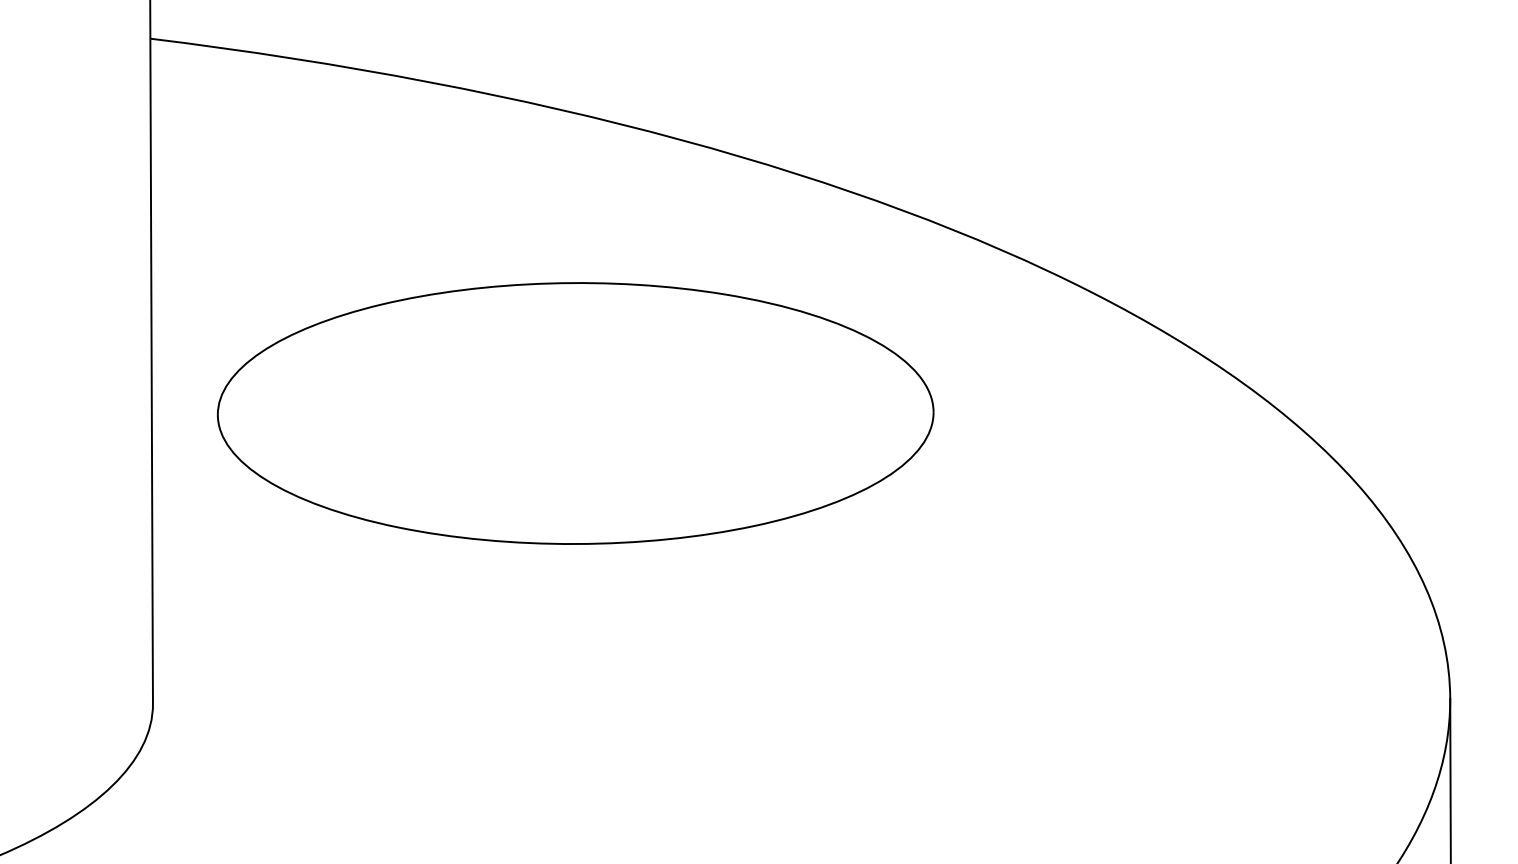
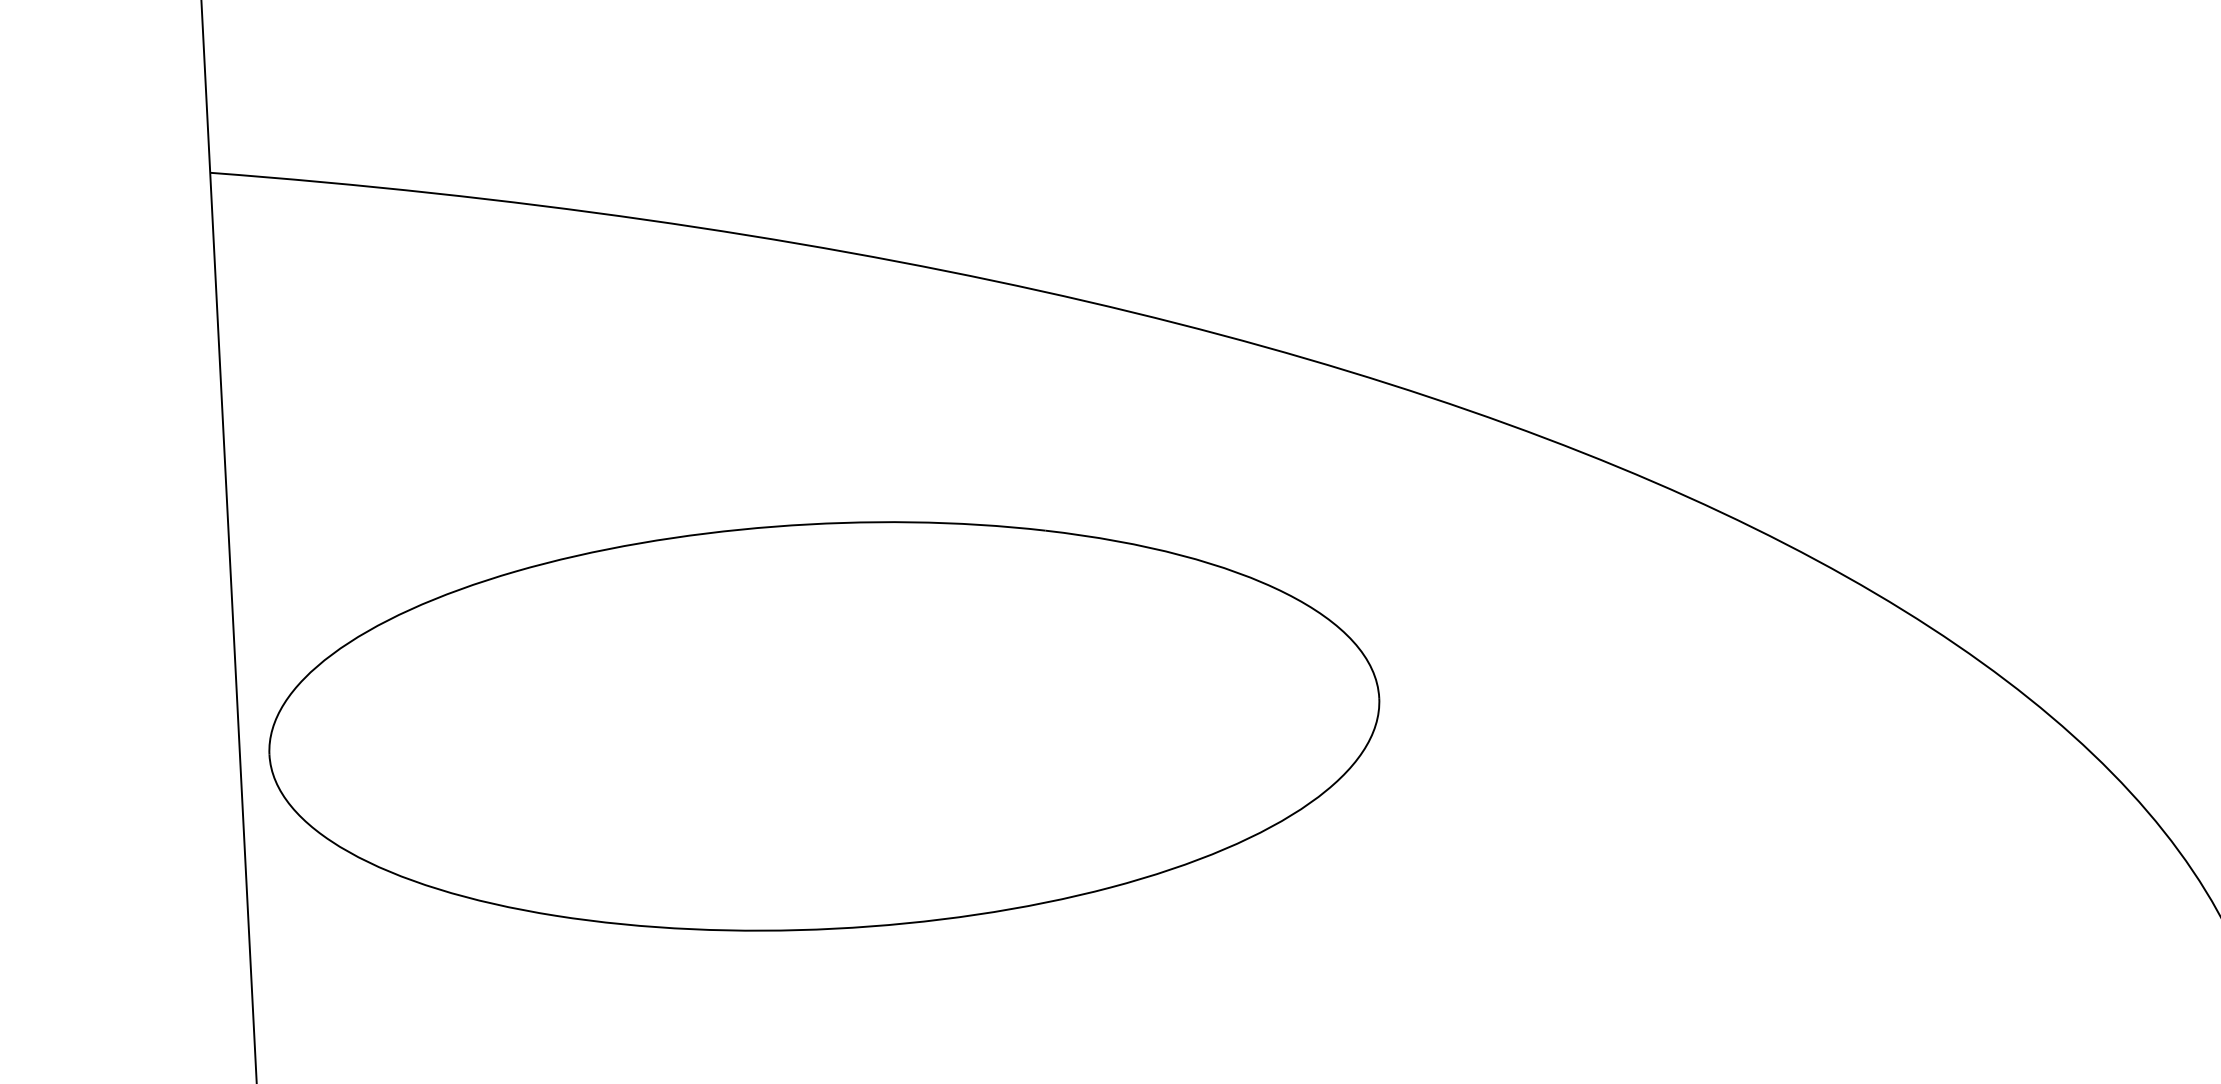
part: (575, 413) -> (824, 726), moved

